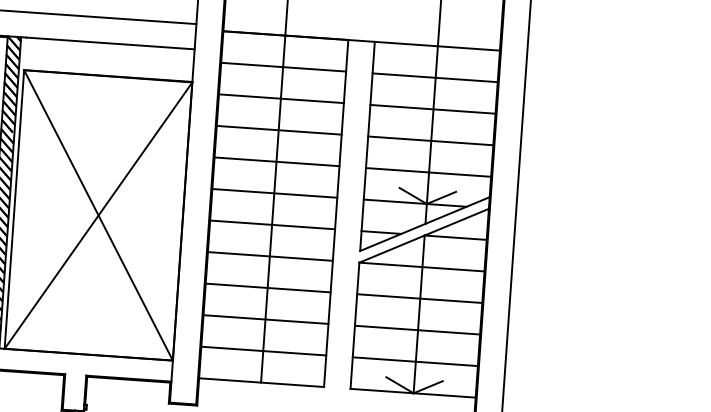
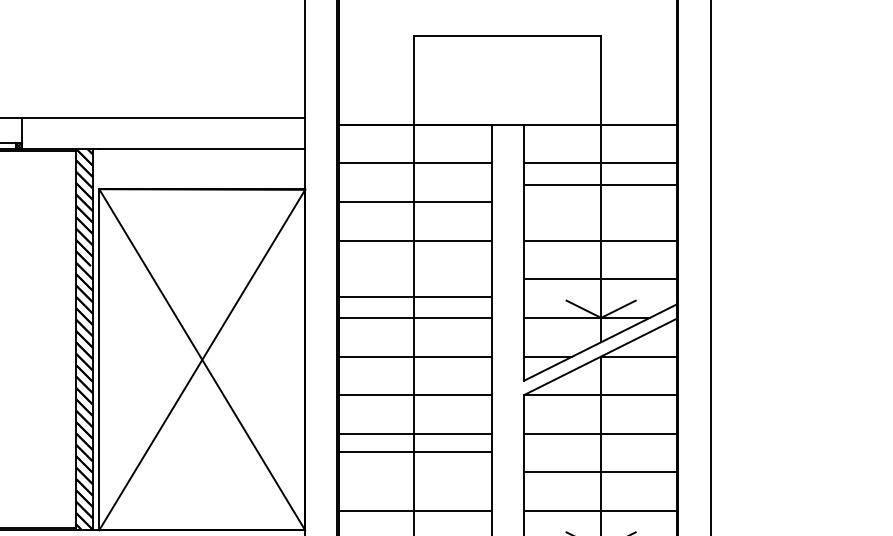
line: (432, 109) -> (600, 185), moved
line: (276, 161) -> (414, 297), moved
line: (265, 319) -> (414, 452), moved

